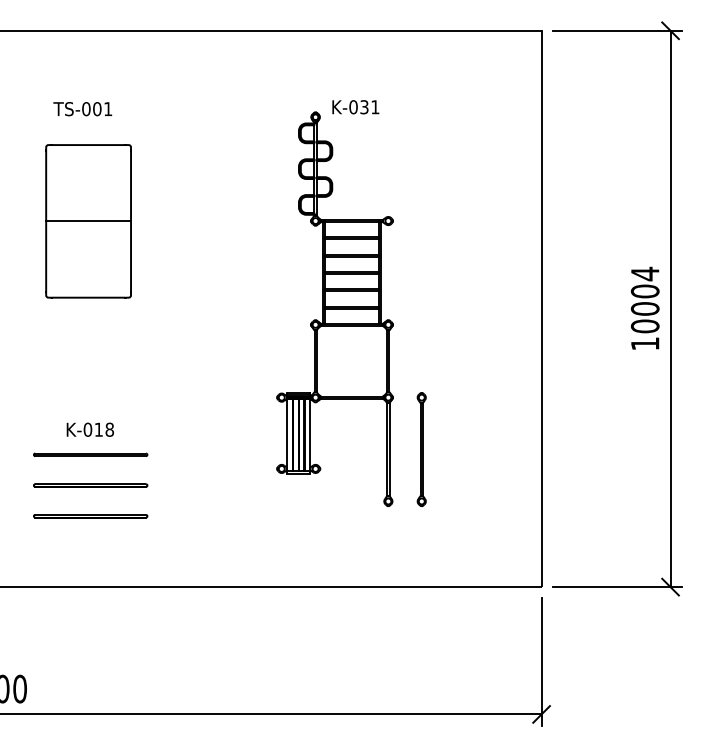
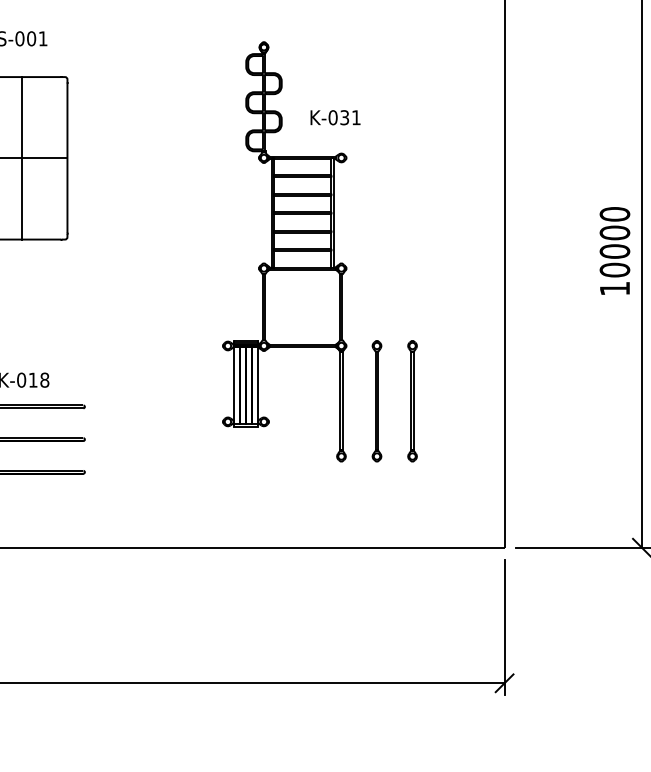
text: (355, 107) -> (335, 117), moved
line: (88, 221) -> (22, 158), added
text: (644, 273) -> (614, 213), 10004 -> 10000
part: (455, 449) -> (412, 401), added

